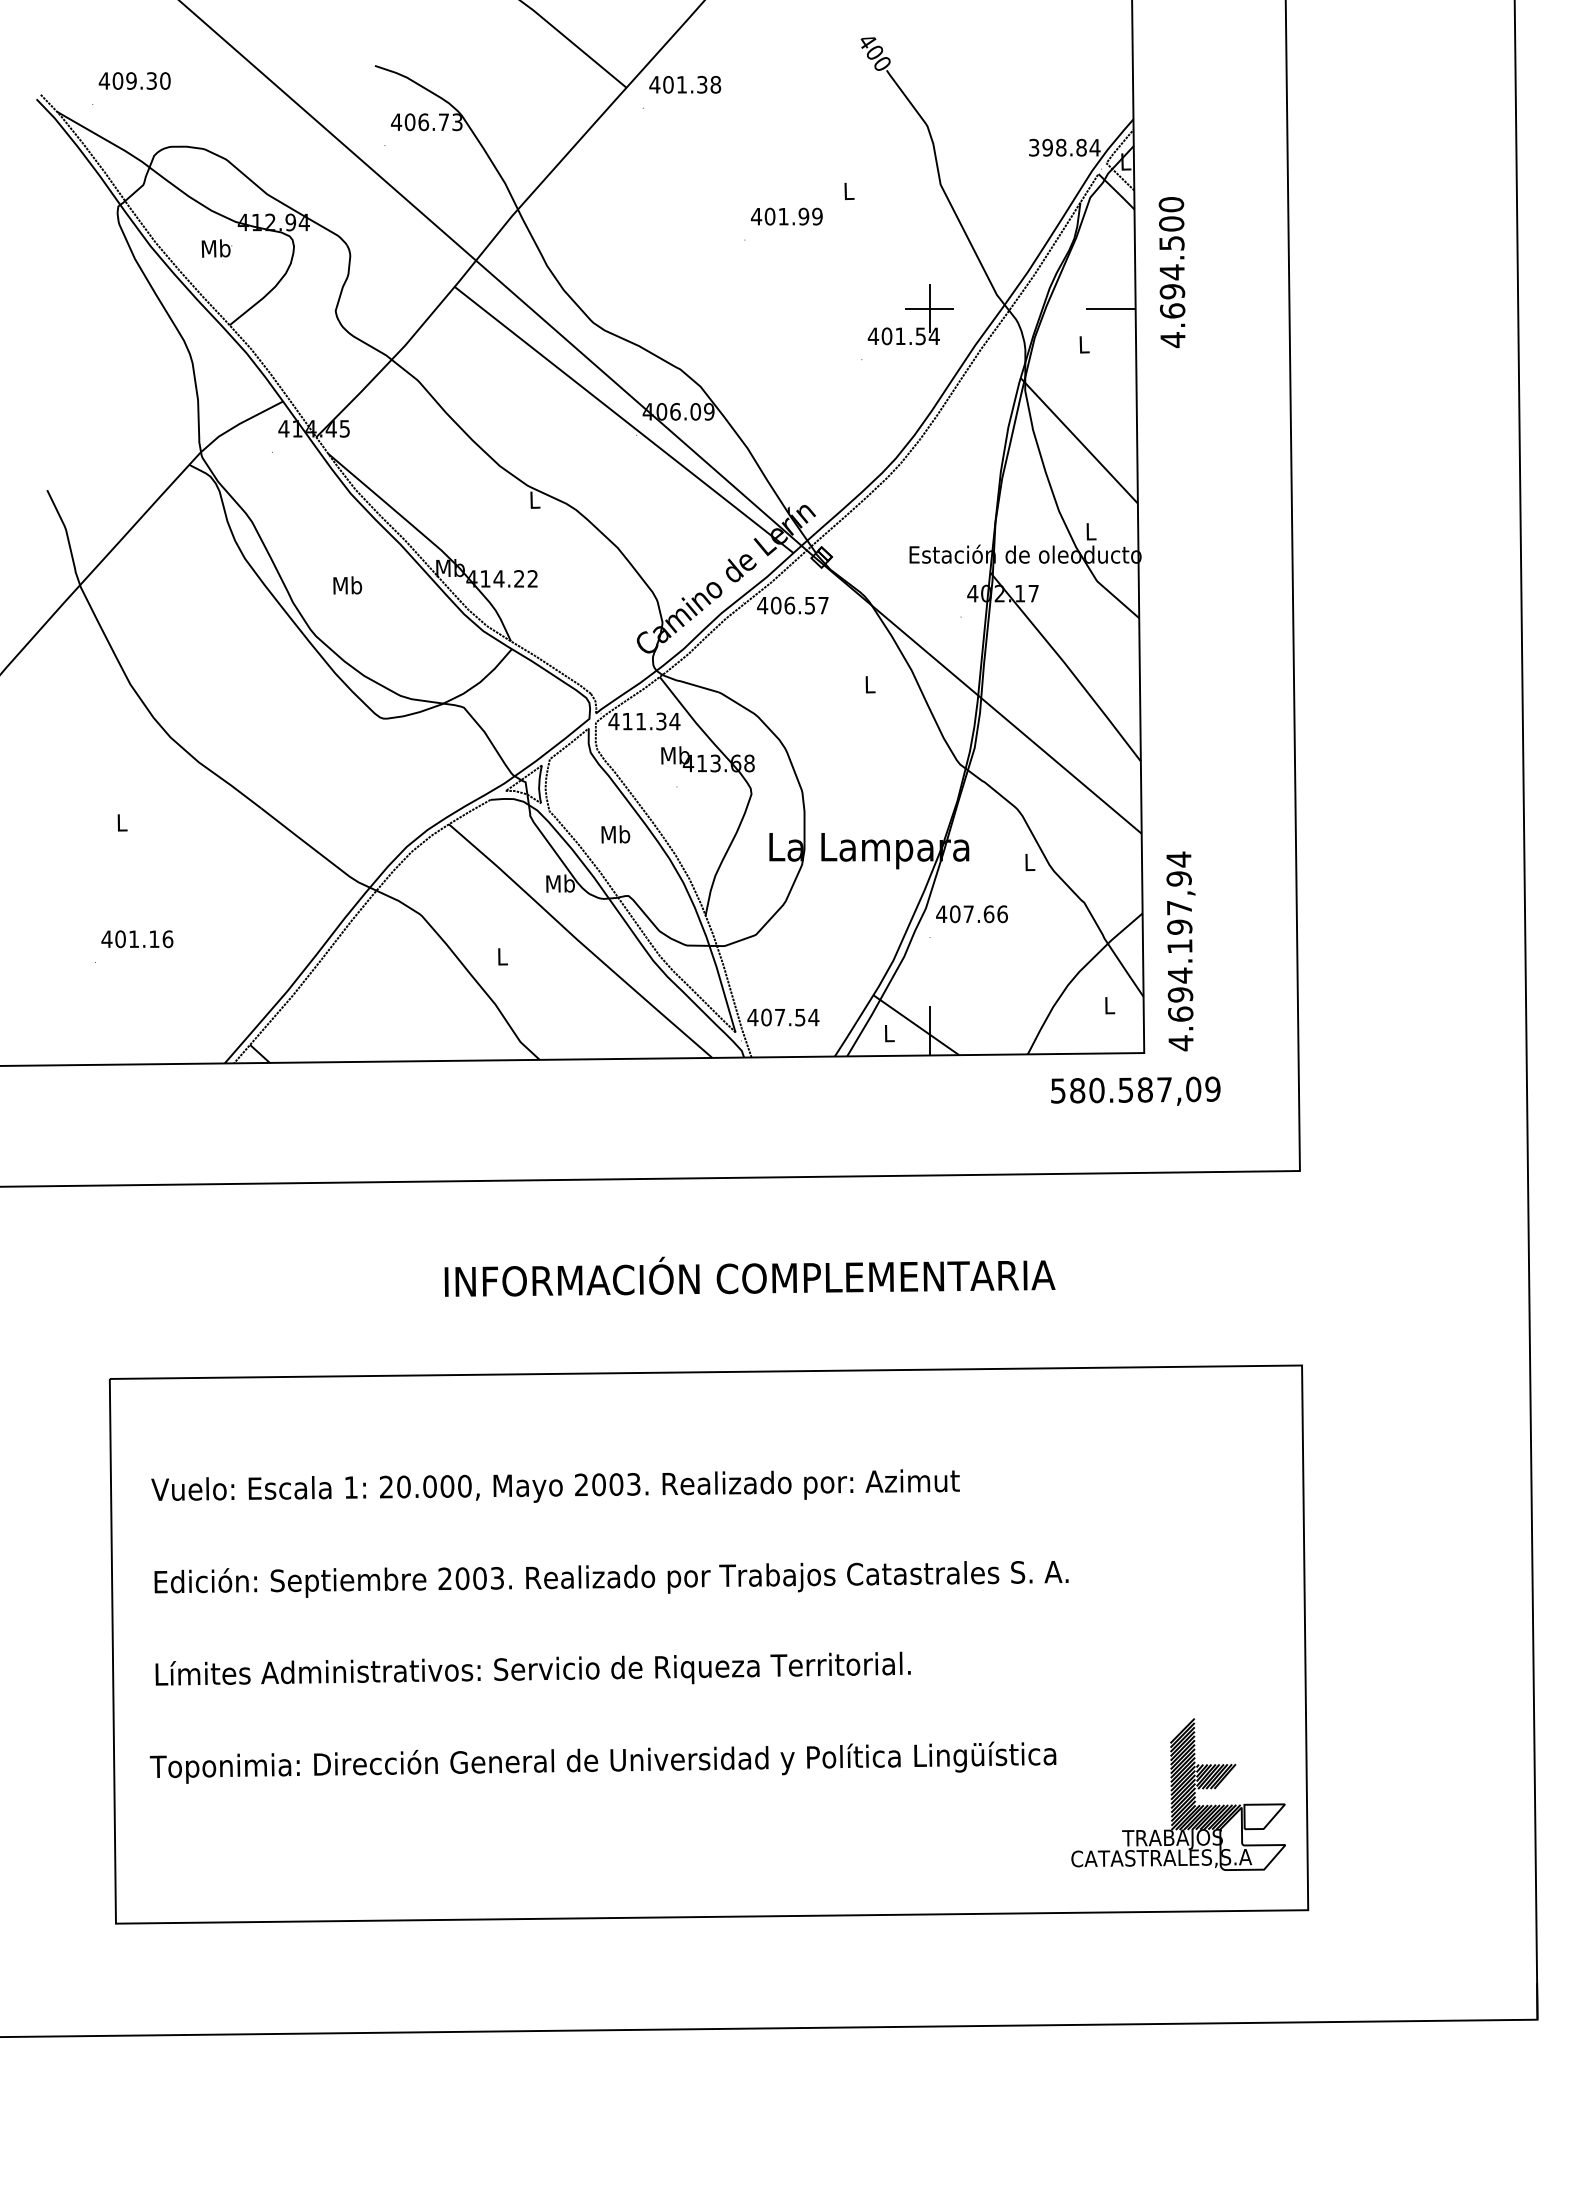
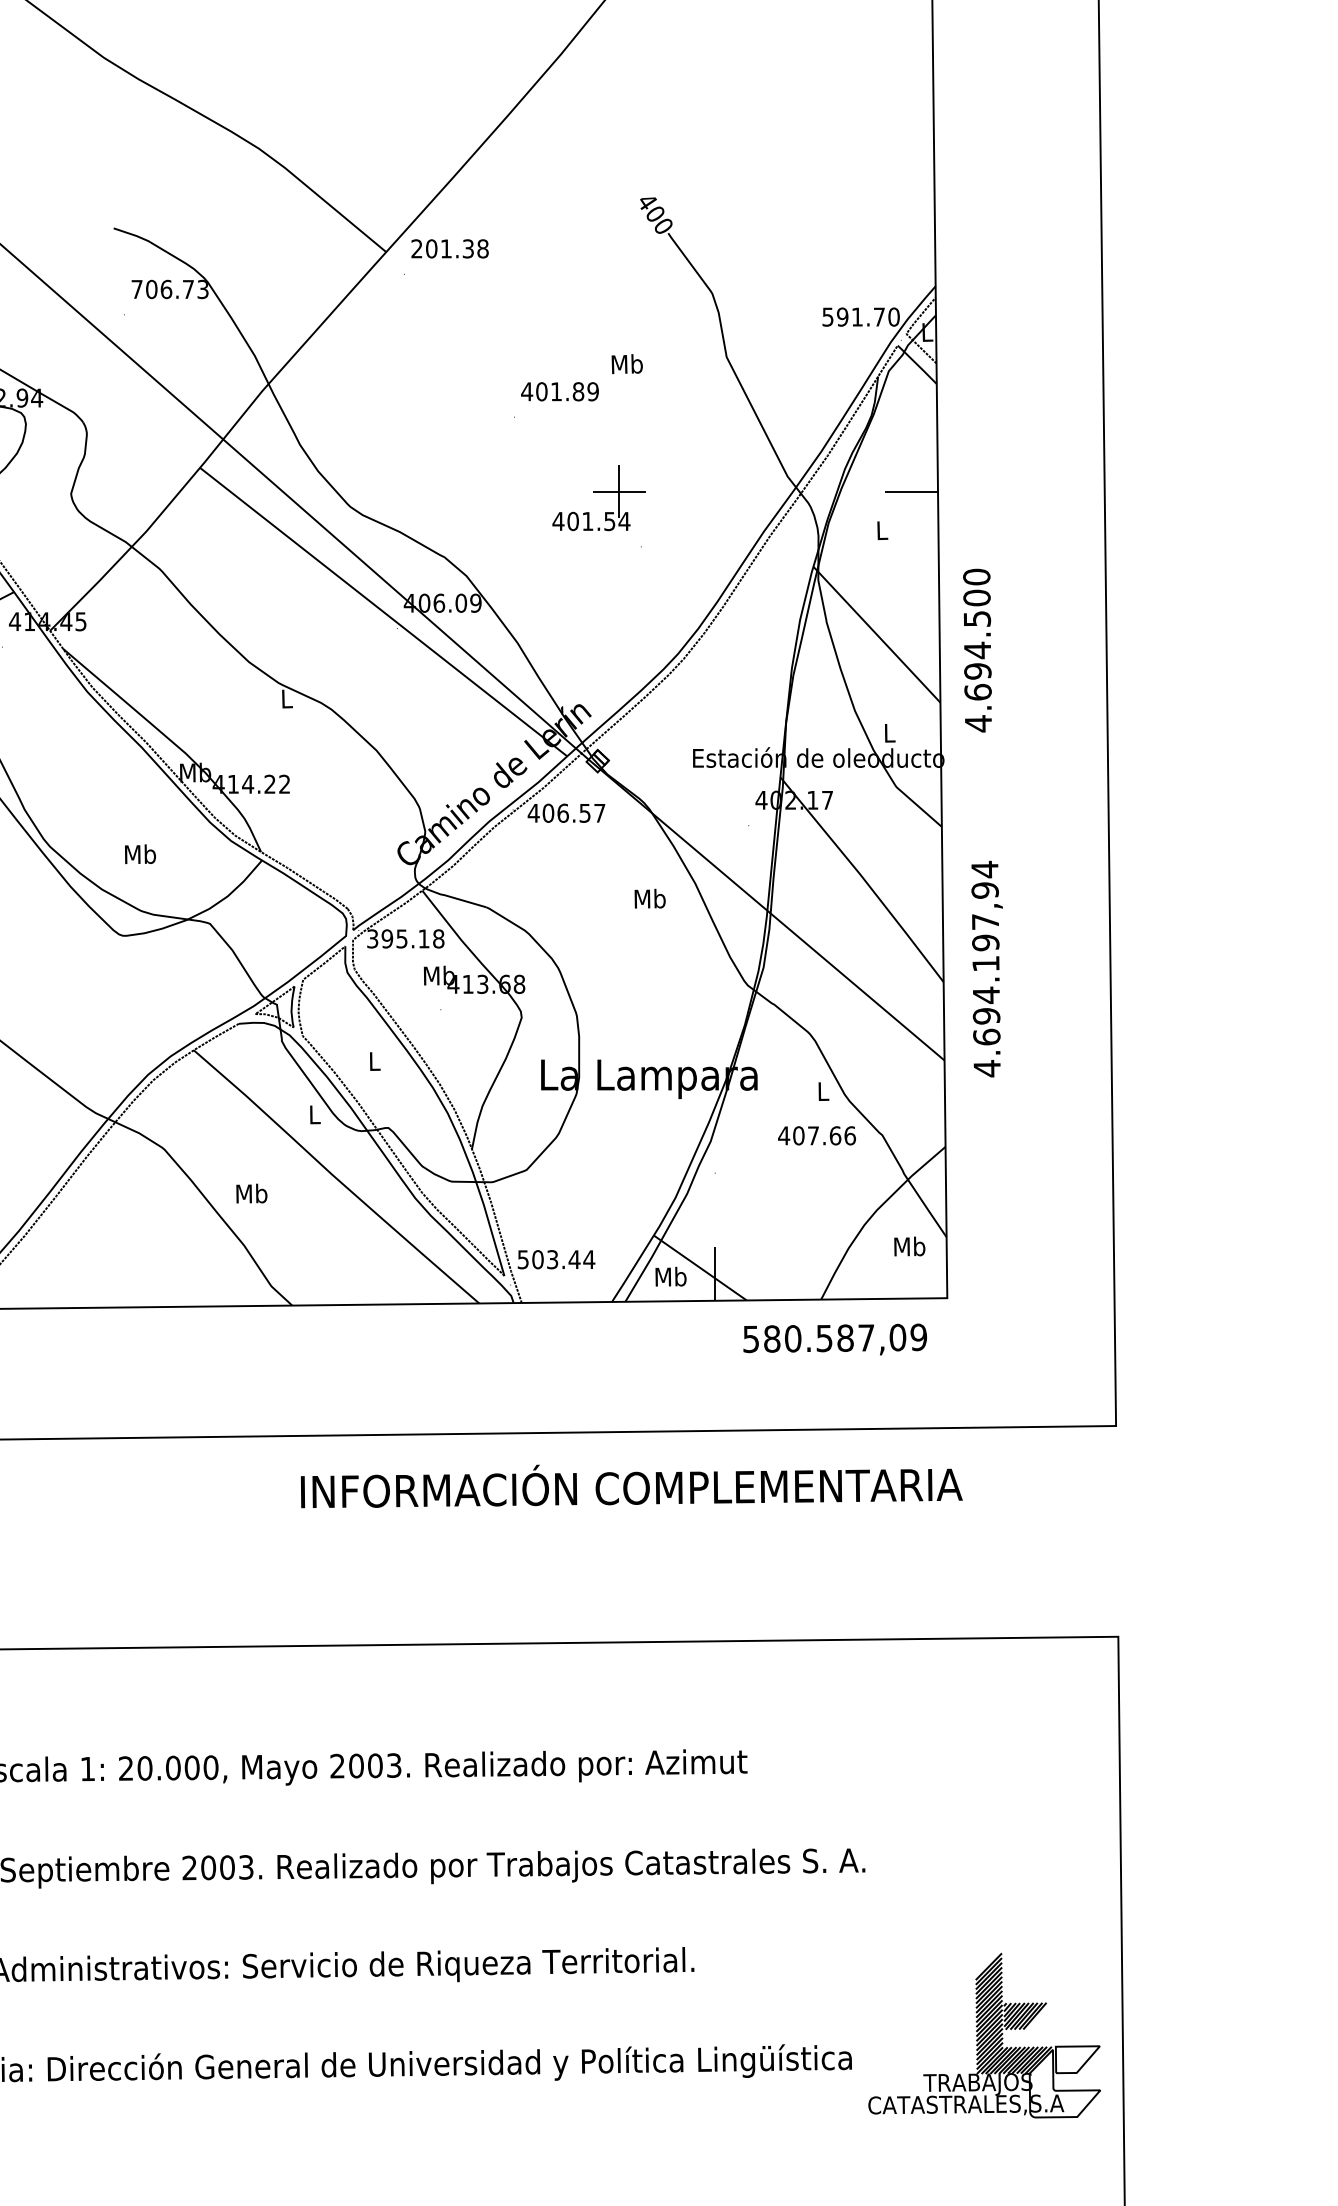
text: (654, 84) -> (416, 248), 401.38 -> 201.38
text: (396, 121) -> (136, 288), 406.73 -> 706.73
text: (1064, 147) -> (860, 316), 398.84 -> 591.70
text: (848, 191) -> (626, 364), L -> Mb
text: (803, 216) -> (578, 391), 401.99 -> 401.89
text: (1171, 272) -> (976, 650), moved
part: (910, 314) -> (598, 497), moved
text: (347, 585) -> (140, 854), moved
text: (869, 684) -> (649, 898), L -> Mb
text: (644, 721) -> (405, 938), 411.34 -> 395.18
text: (615, 834) -> (374, 1061), Mb -> L
text: (560, 883) -> (314, 1114), Mb -> L
text: (971, 914) -> (816, 1136), moved
text: (1180, 951) -> (986, 969), moved
text: (502, 956) -> (251, 1193), L -> Mb
text: (1109, 1005) -> (909, 1246), L -> Mb
text: (776, 1017) -> (548, 1259), 407.54 -> 503.44
text: (889, 1033) -> (671, 1276), L -> Mb
text: (1135, 1090) -> (834, 1338), moved
text: (749, 1276) -> (631, 1486), moved
part: (1178, 1794) -> (984, 2035), moved

